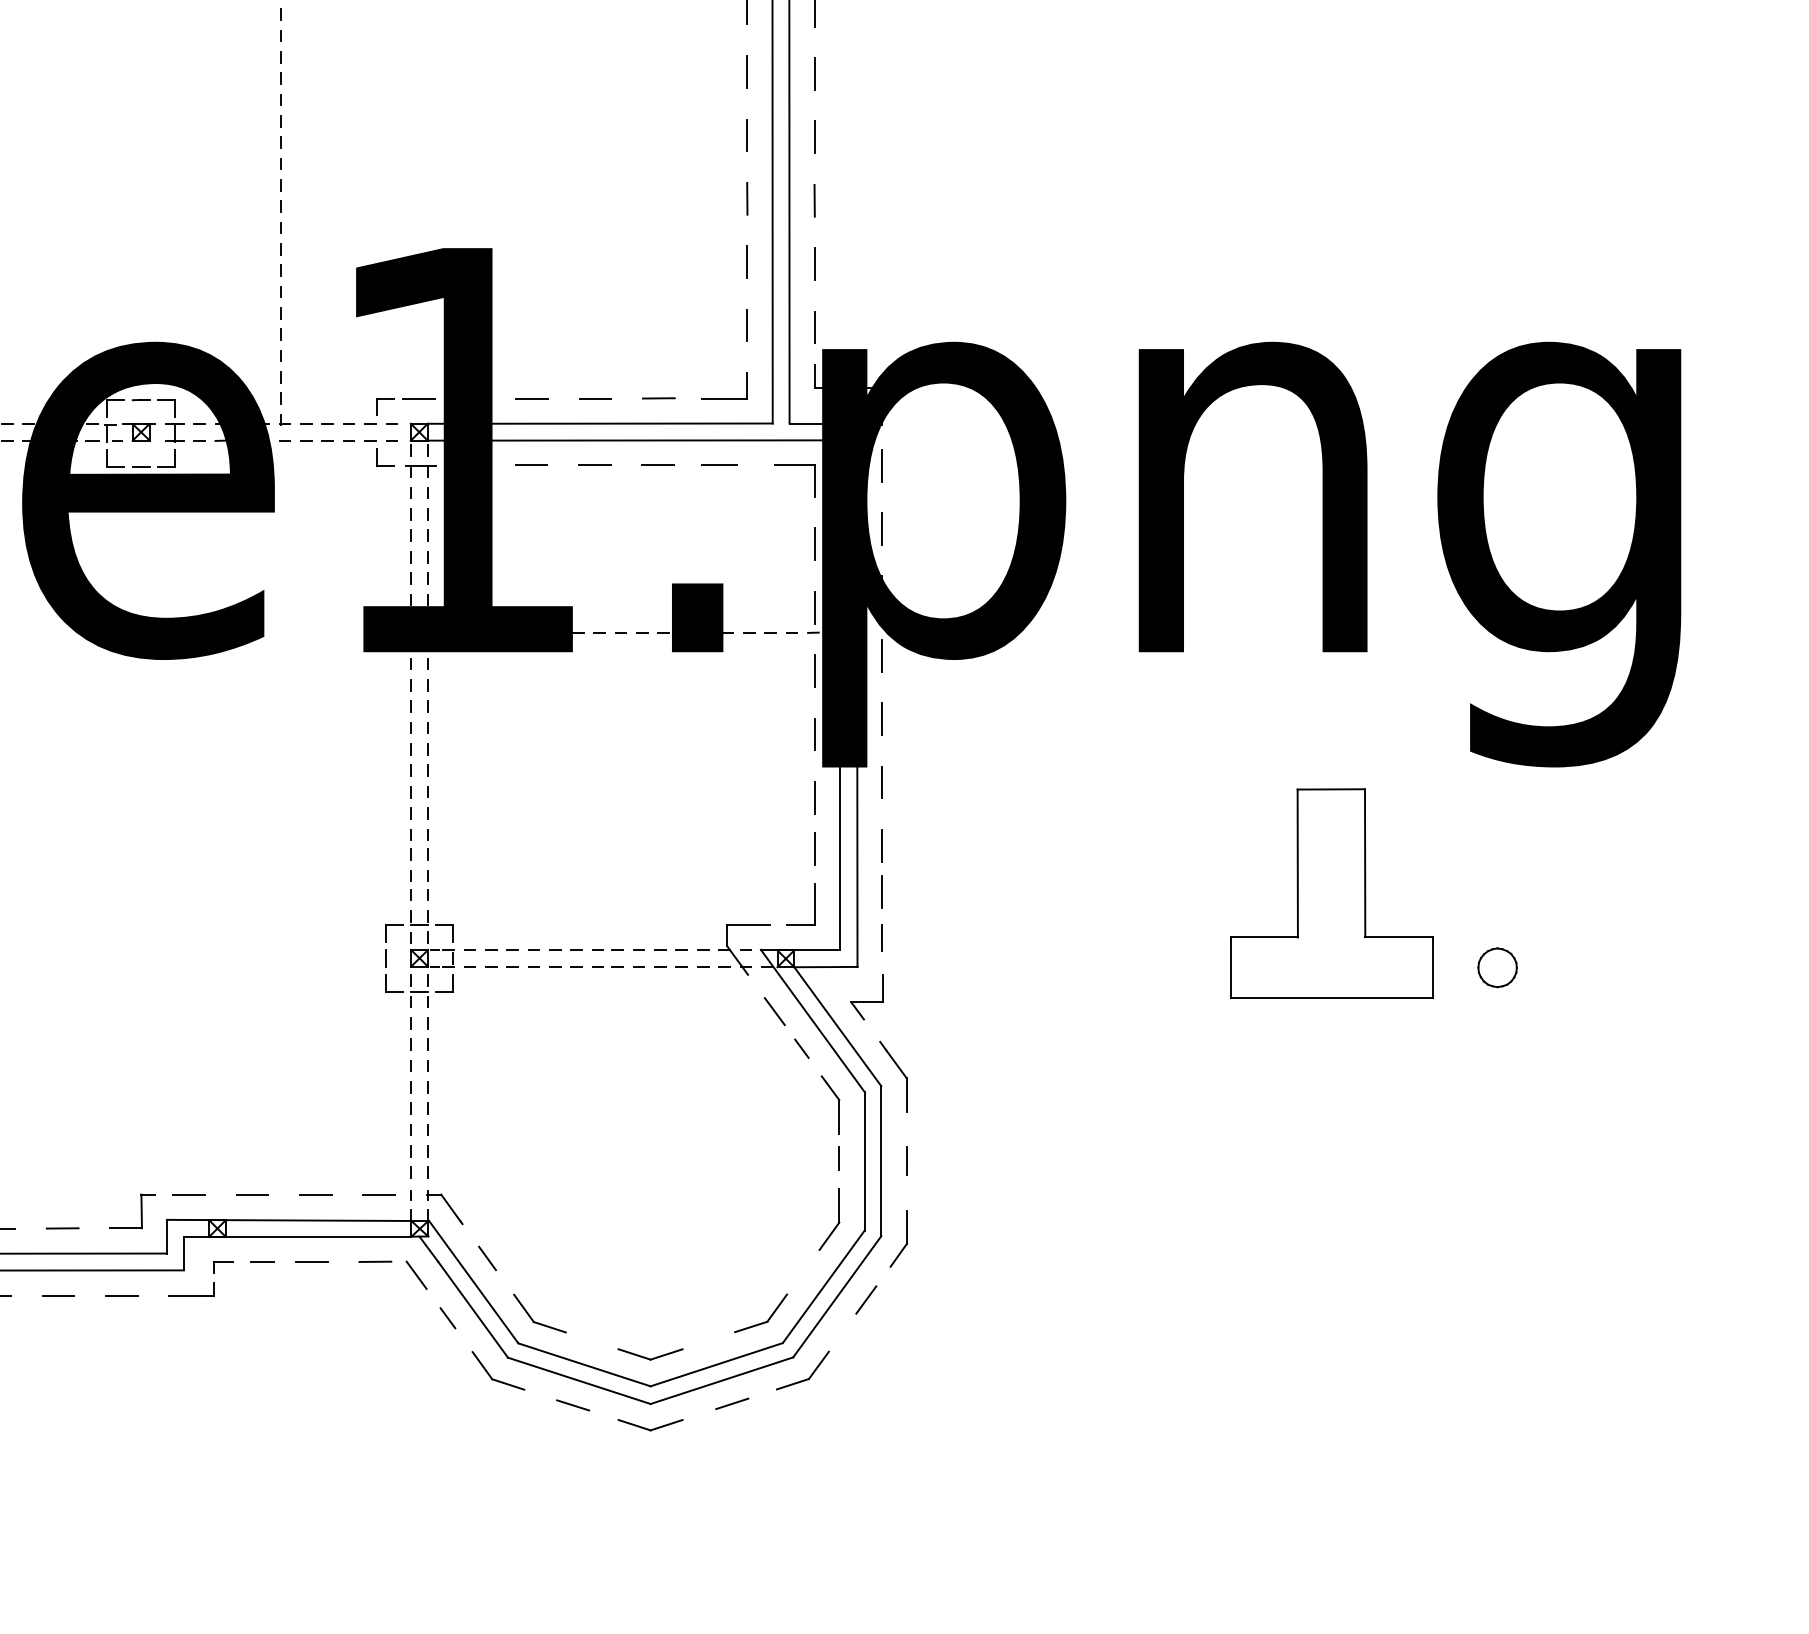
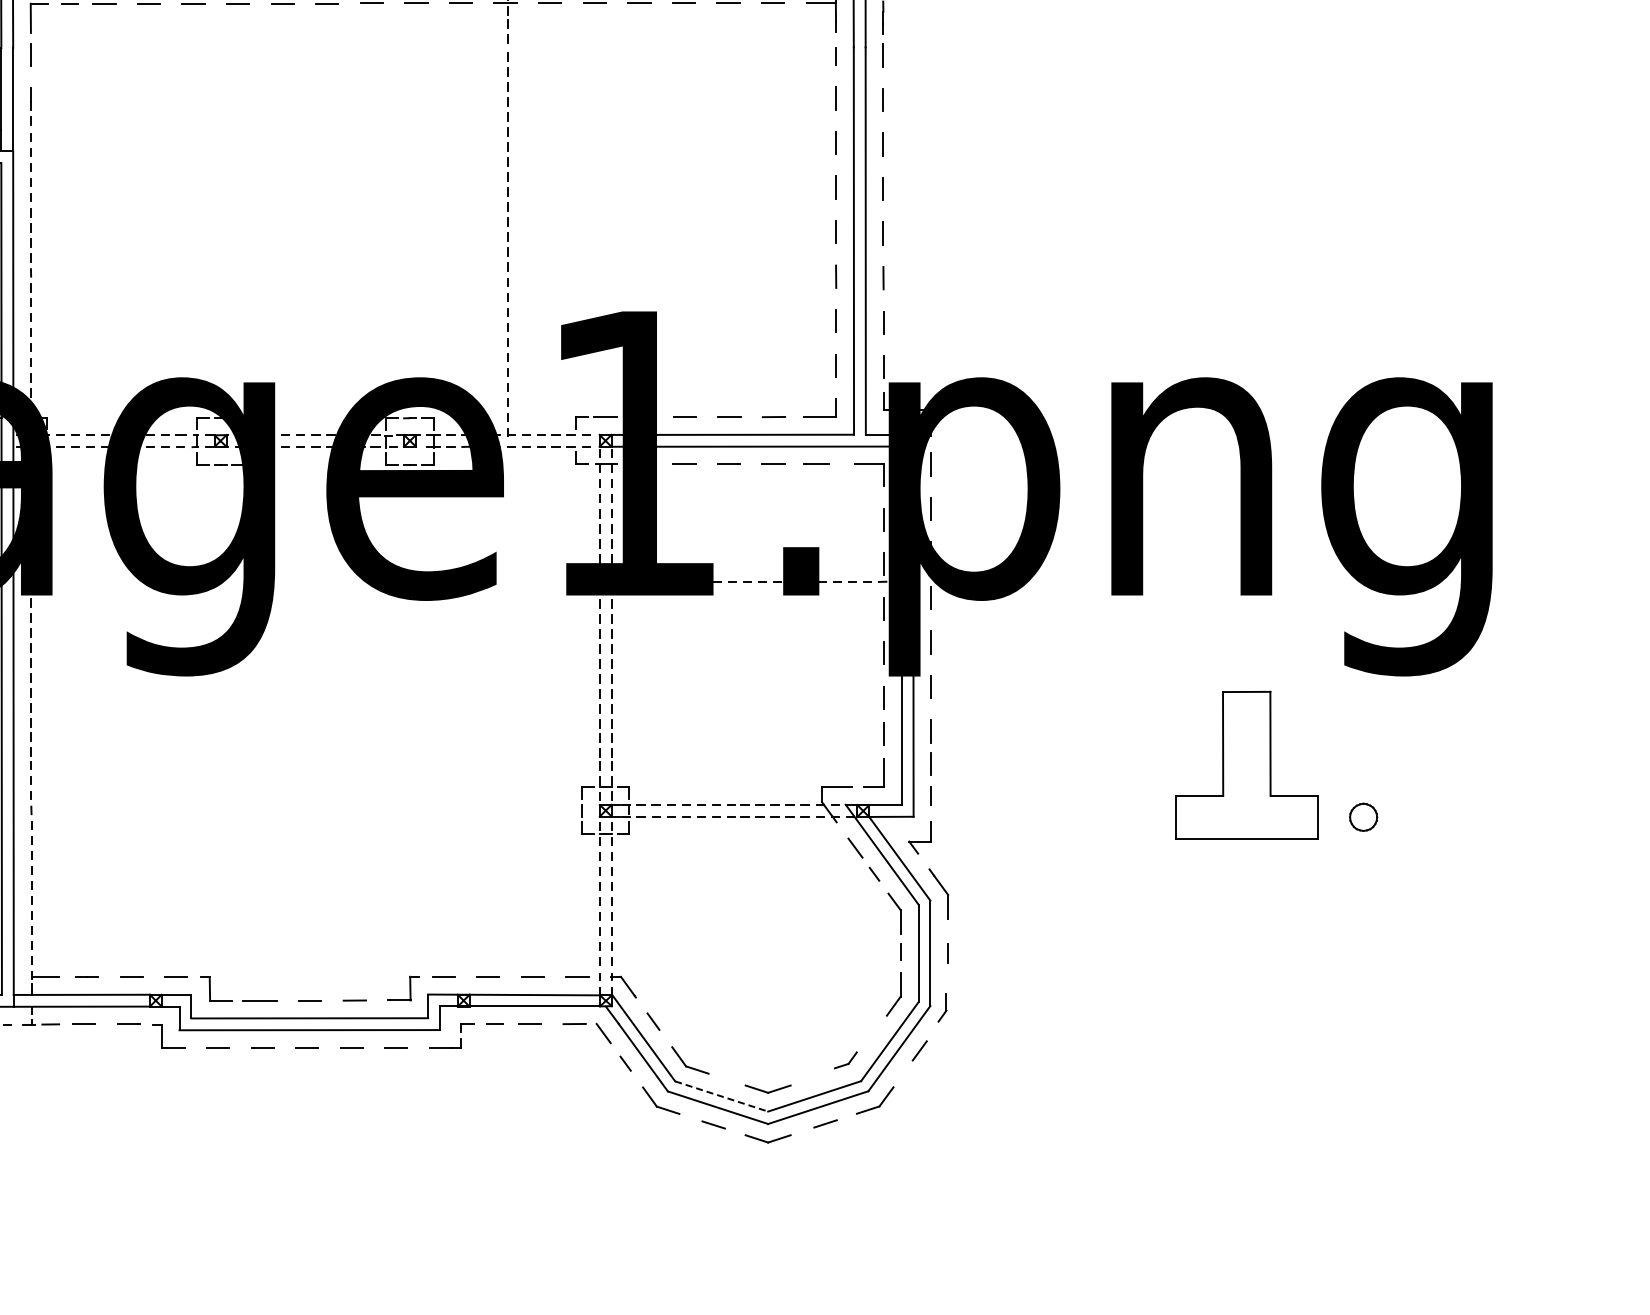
part: (898, 1238) -> (942, 1007), size x0.7
part: (760, 1313) -> (845, 1060), size x0.6
line: (584, 1364) -> (721, 1096), solid -> dashed

